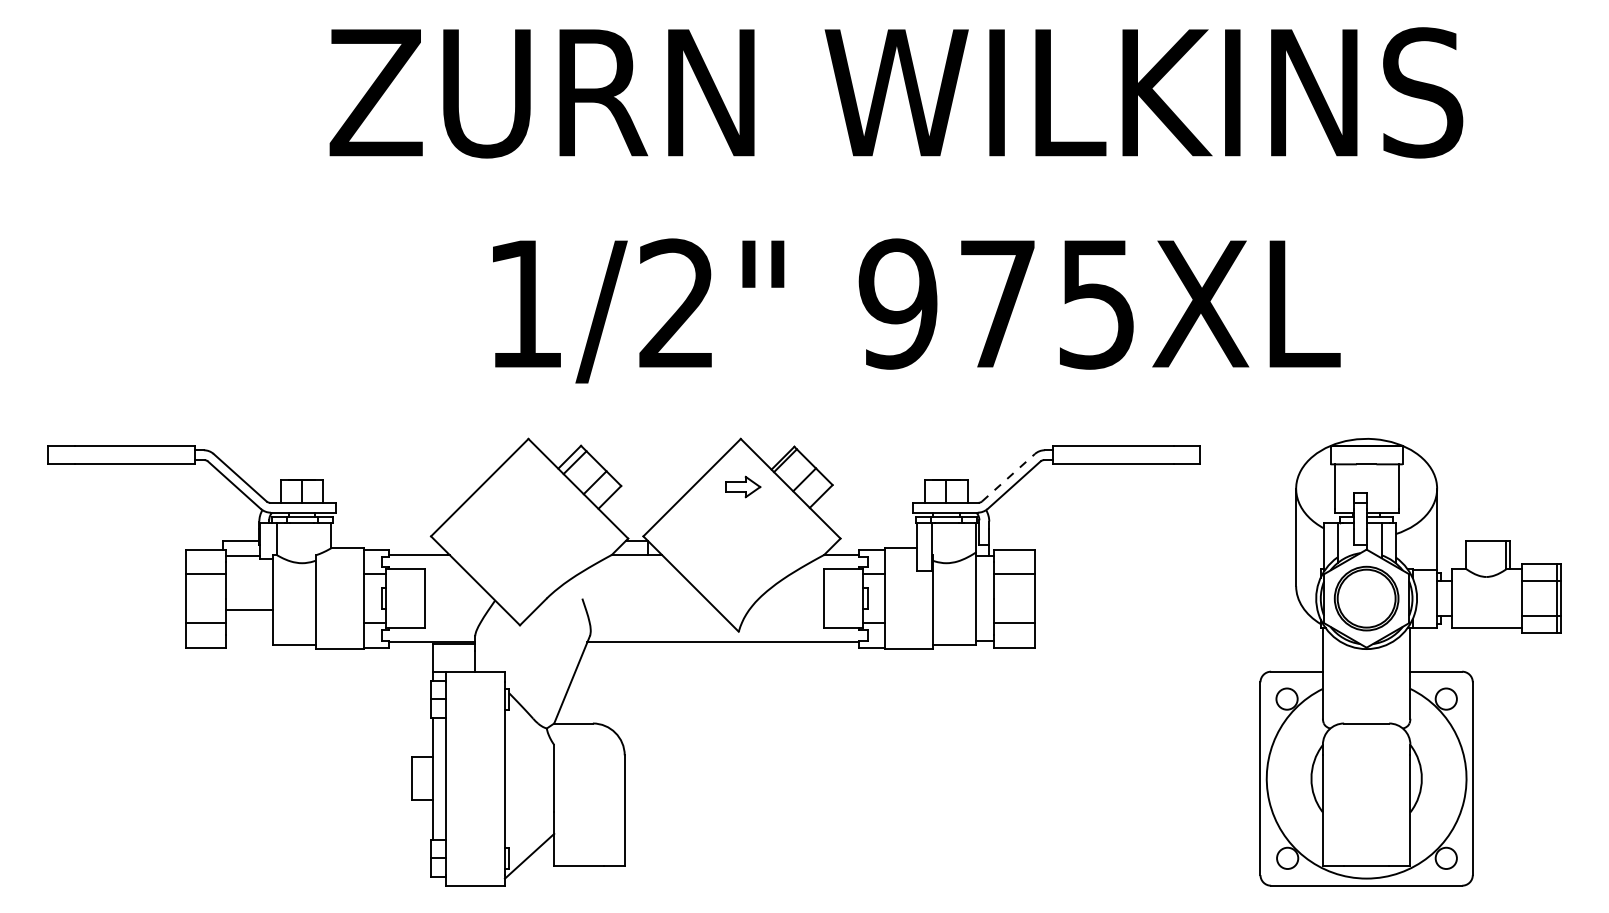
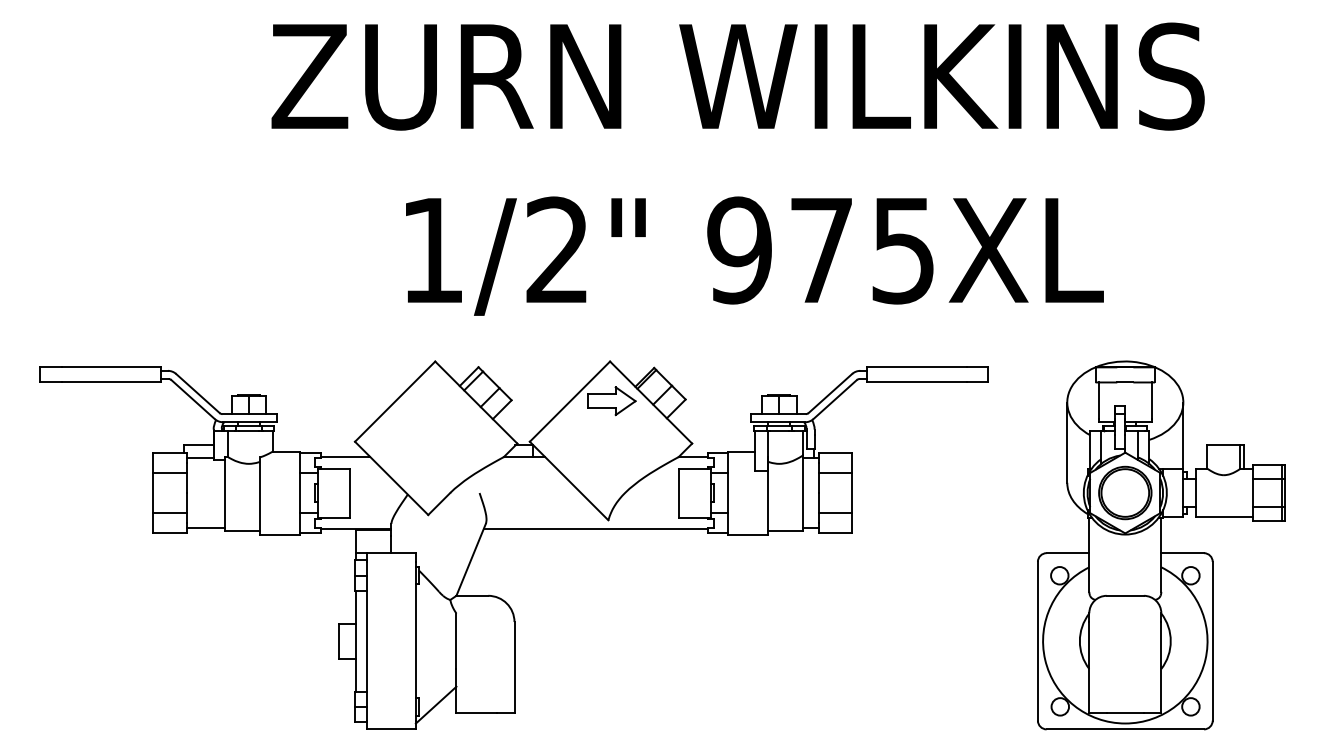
line: (1008, 477) -> (830, 393), dashed -> solid
part: (742, 486) -> (611, 400), size x1.67
line: (249, 610) -> (205, 528), moved

